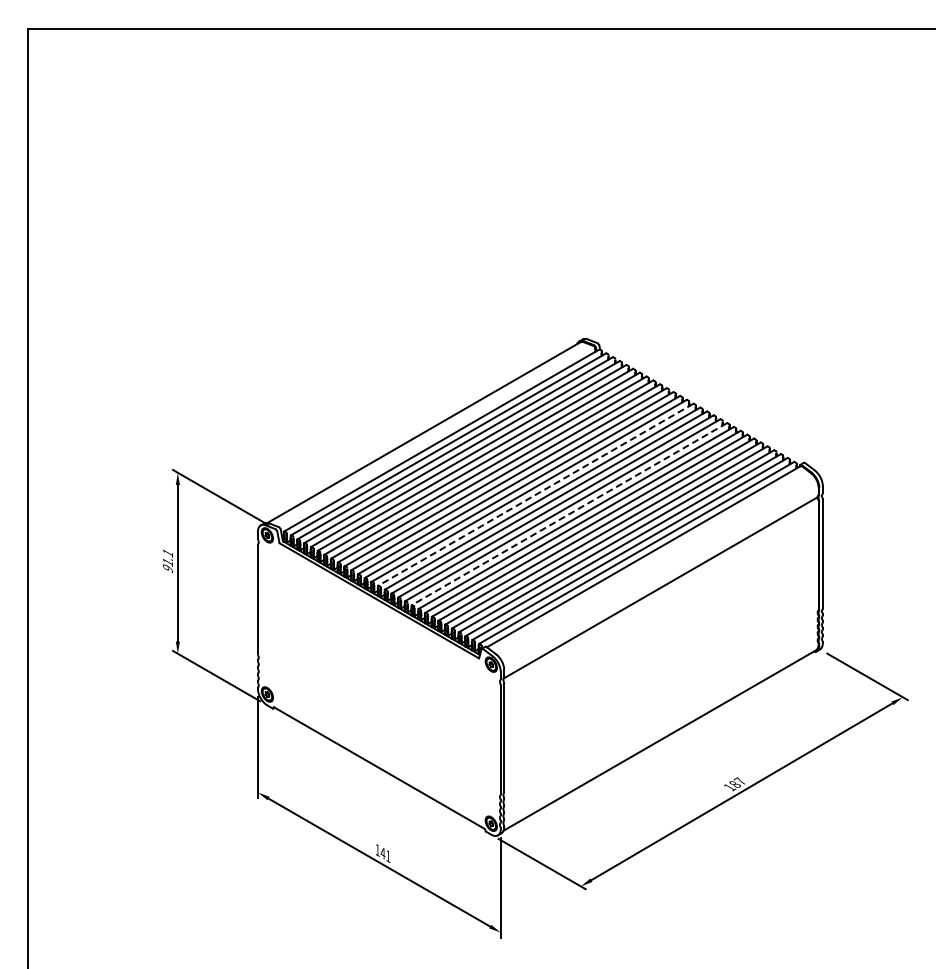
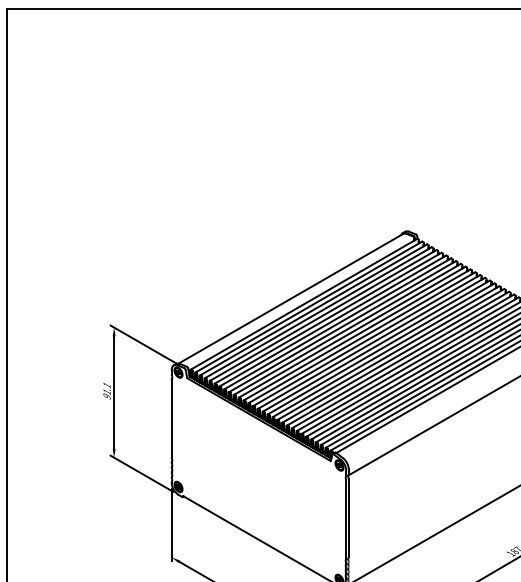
line: (535, 494) -> (371, 343), dashed -> solid
line: (569, 514) -> (395, 357), dashed -> solid

